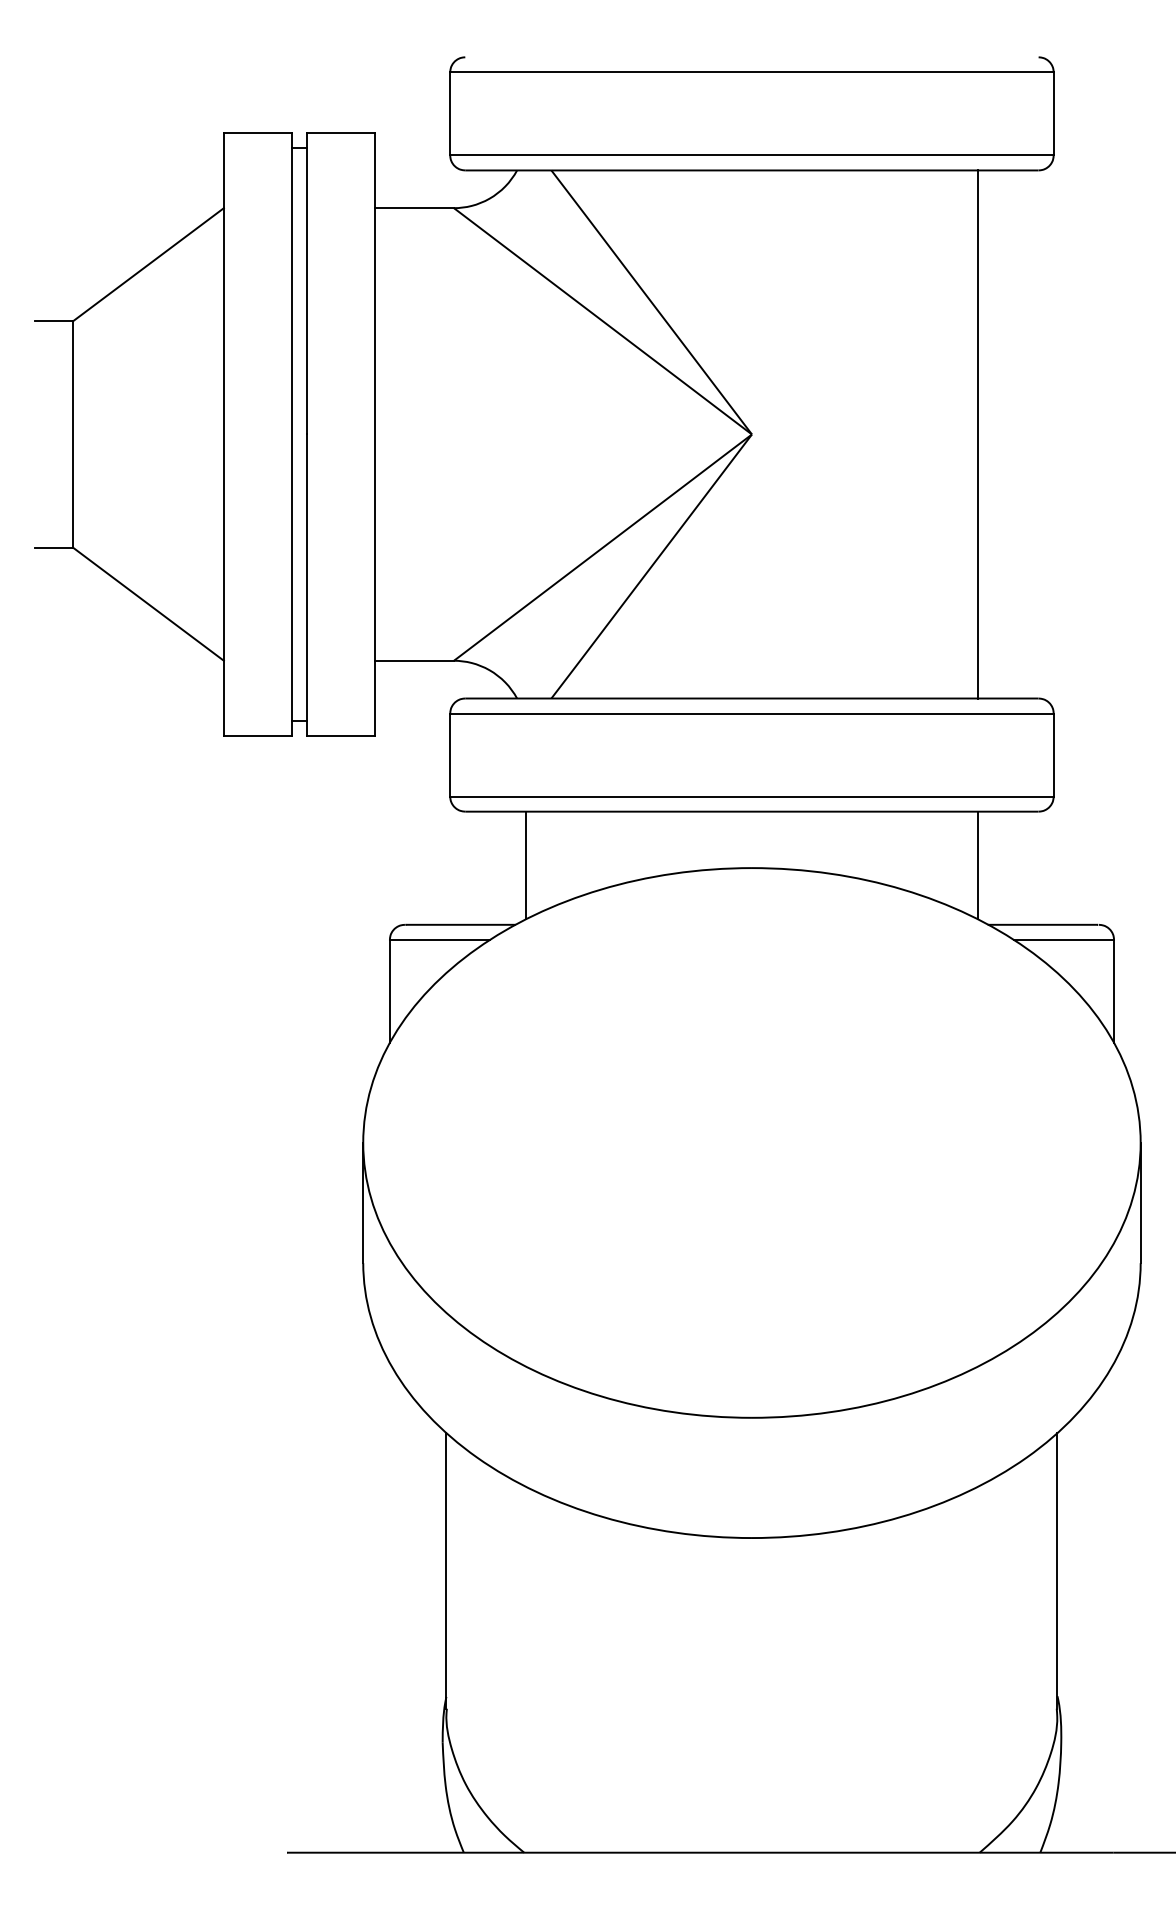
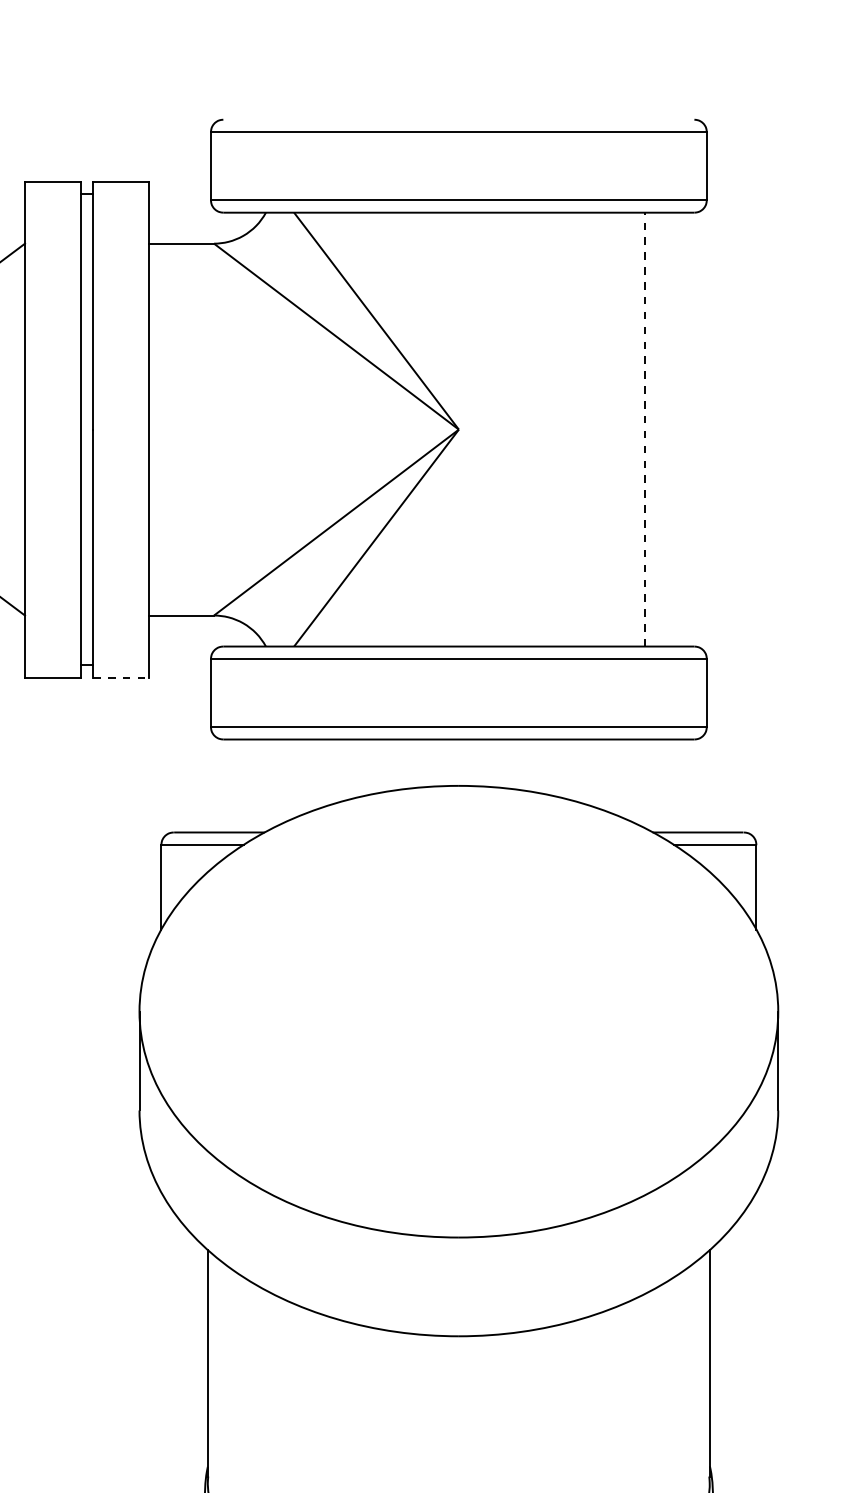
line: (978, 433) -> (645, 428), solid -> dashed
line: (340, 736) -> (120, 677), solid -> dashed
line: (525, 865) -> (272, 783), removed
line: (978, 865) -> (645, 783), removed

